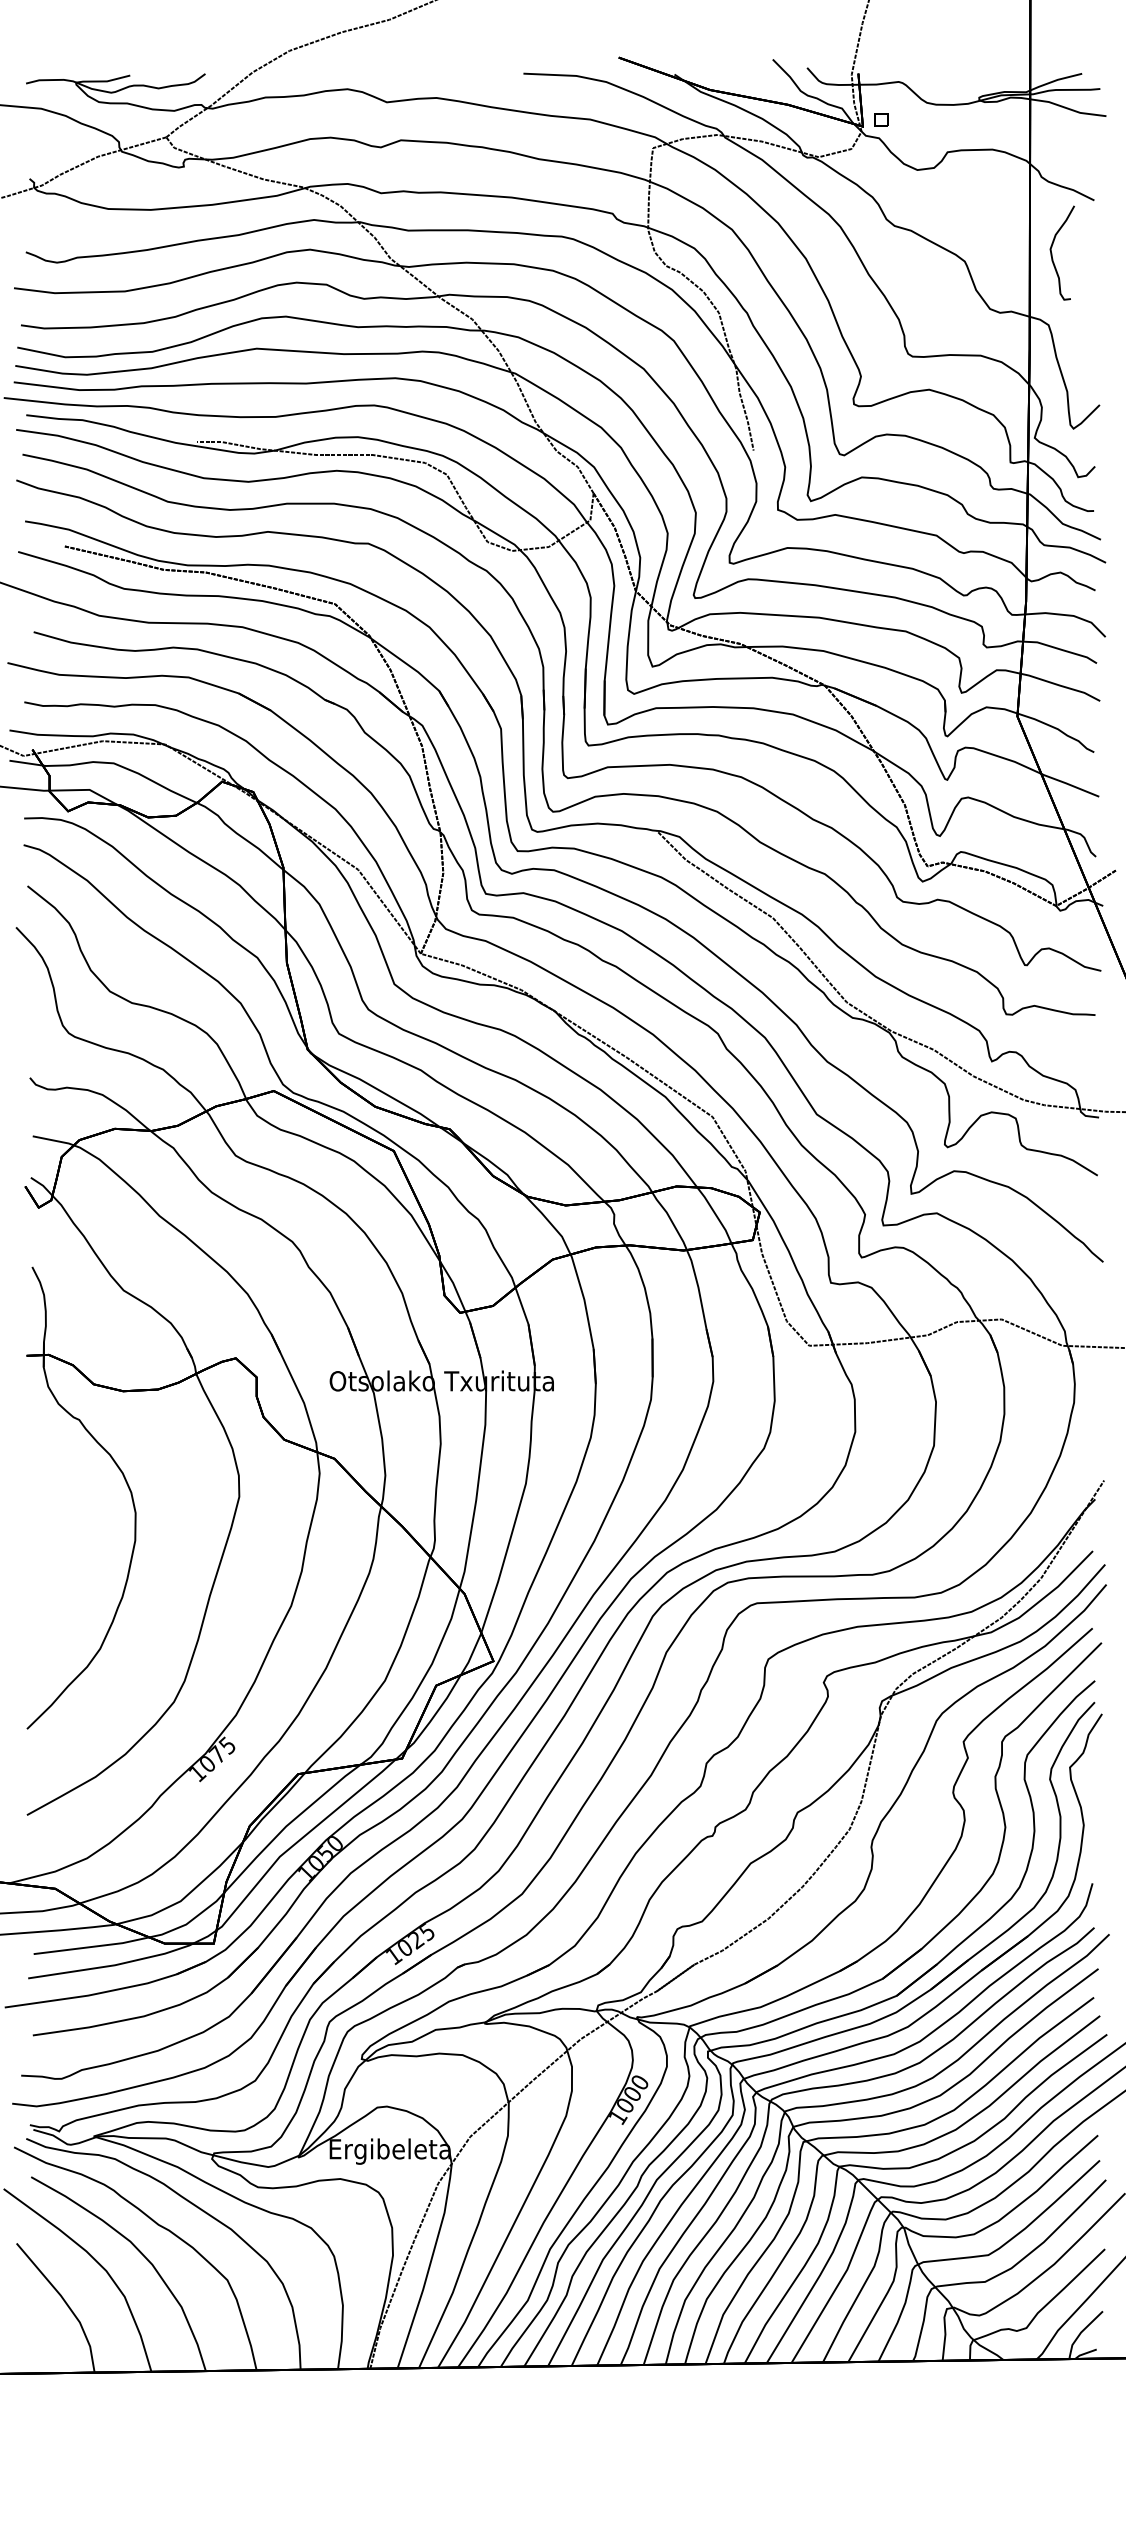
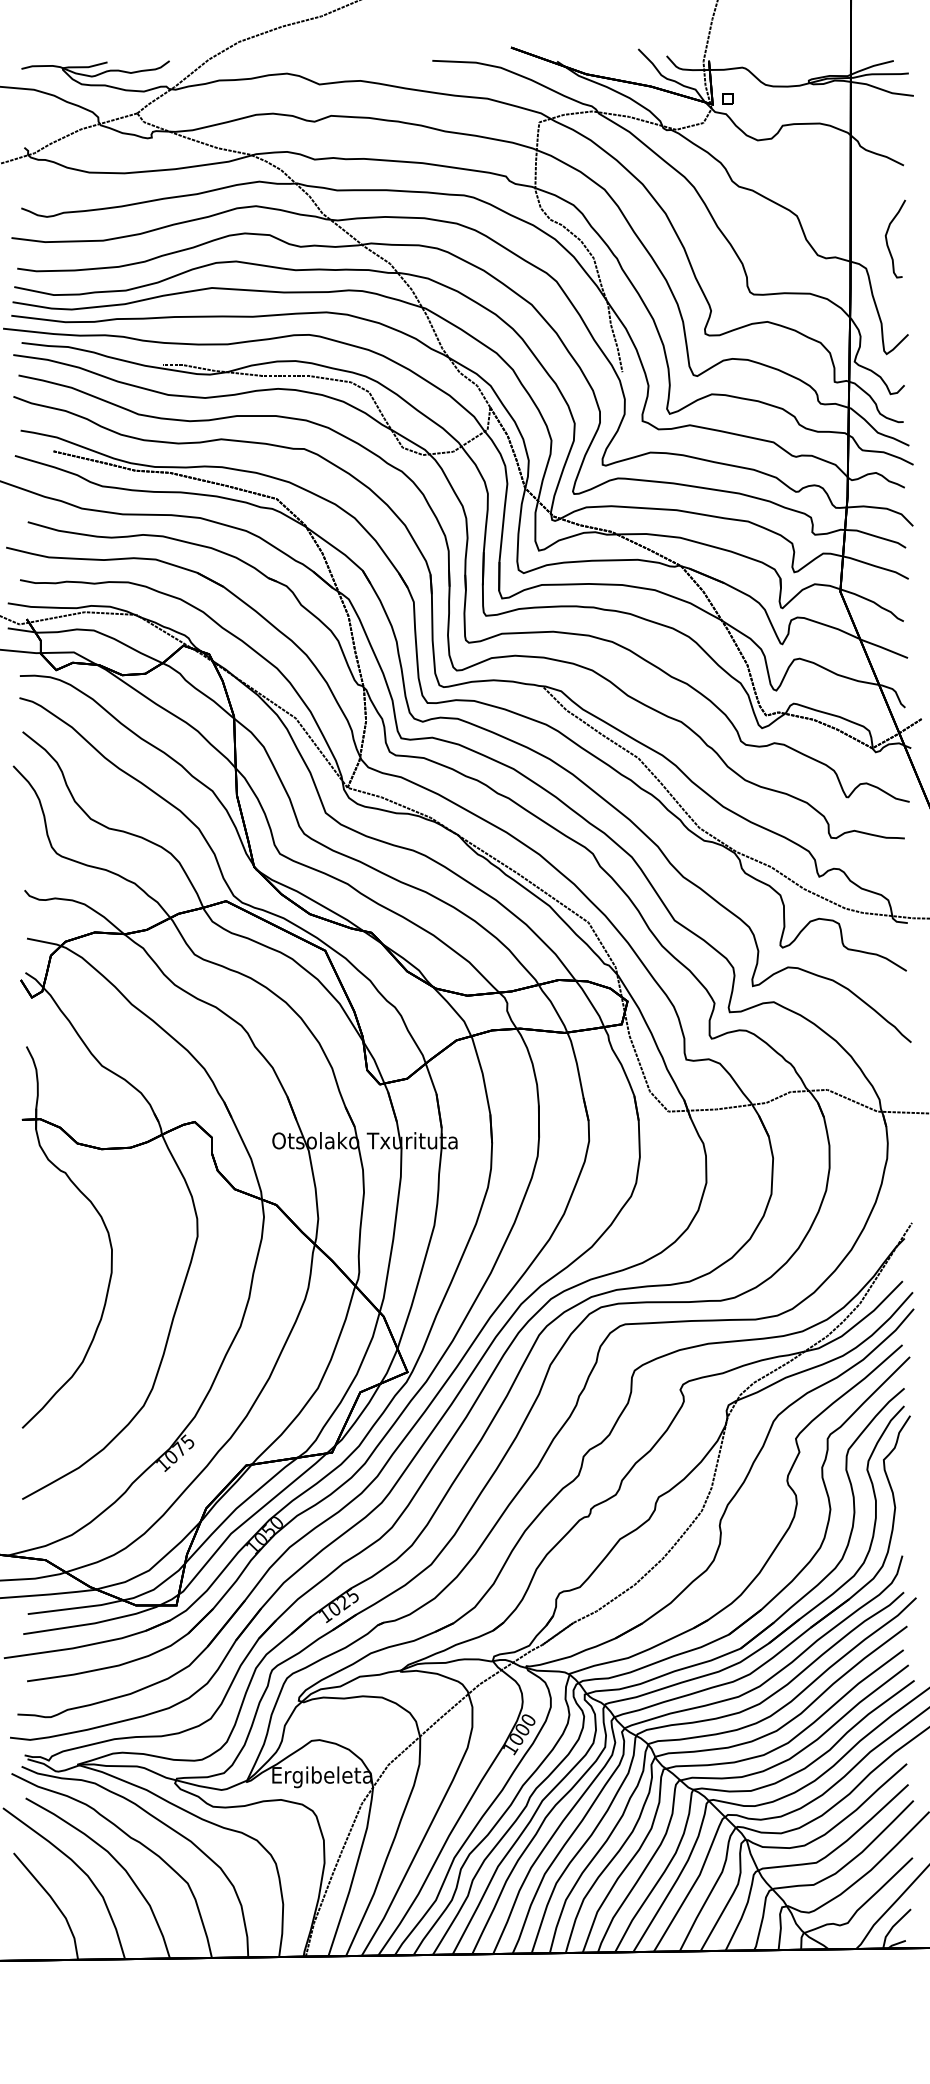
curve: (1052, 252) -> (887, 238), moved

